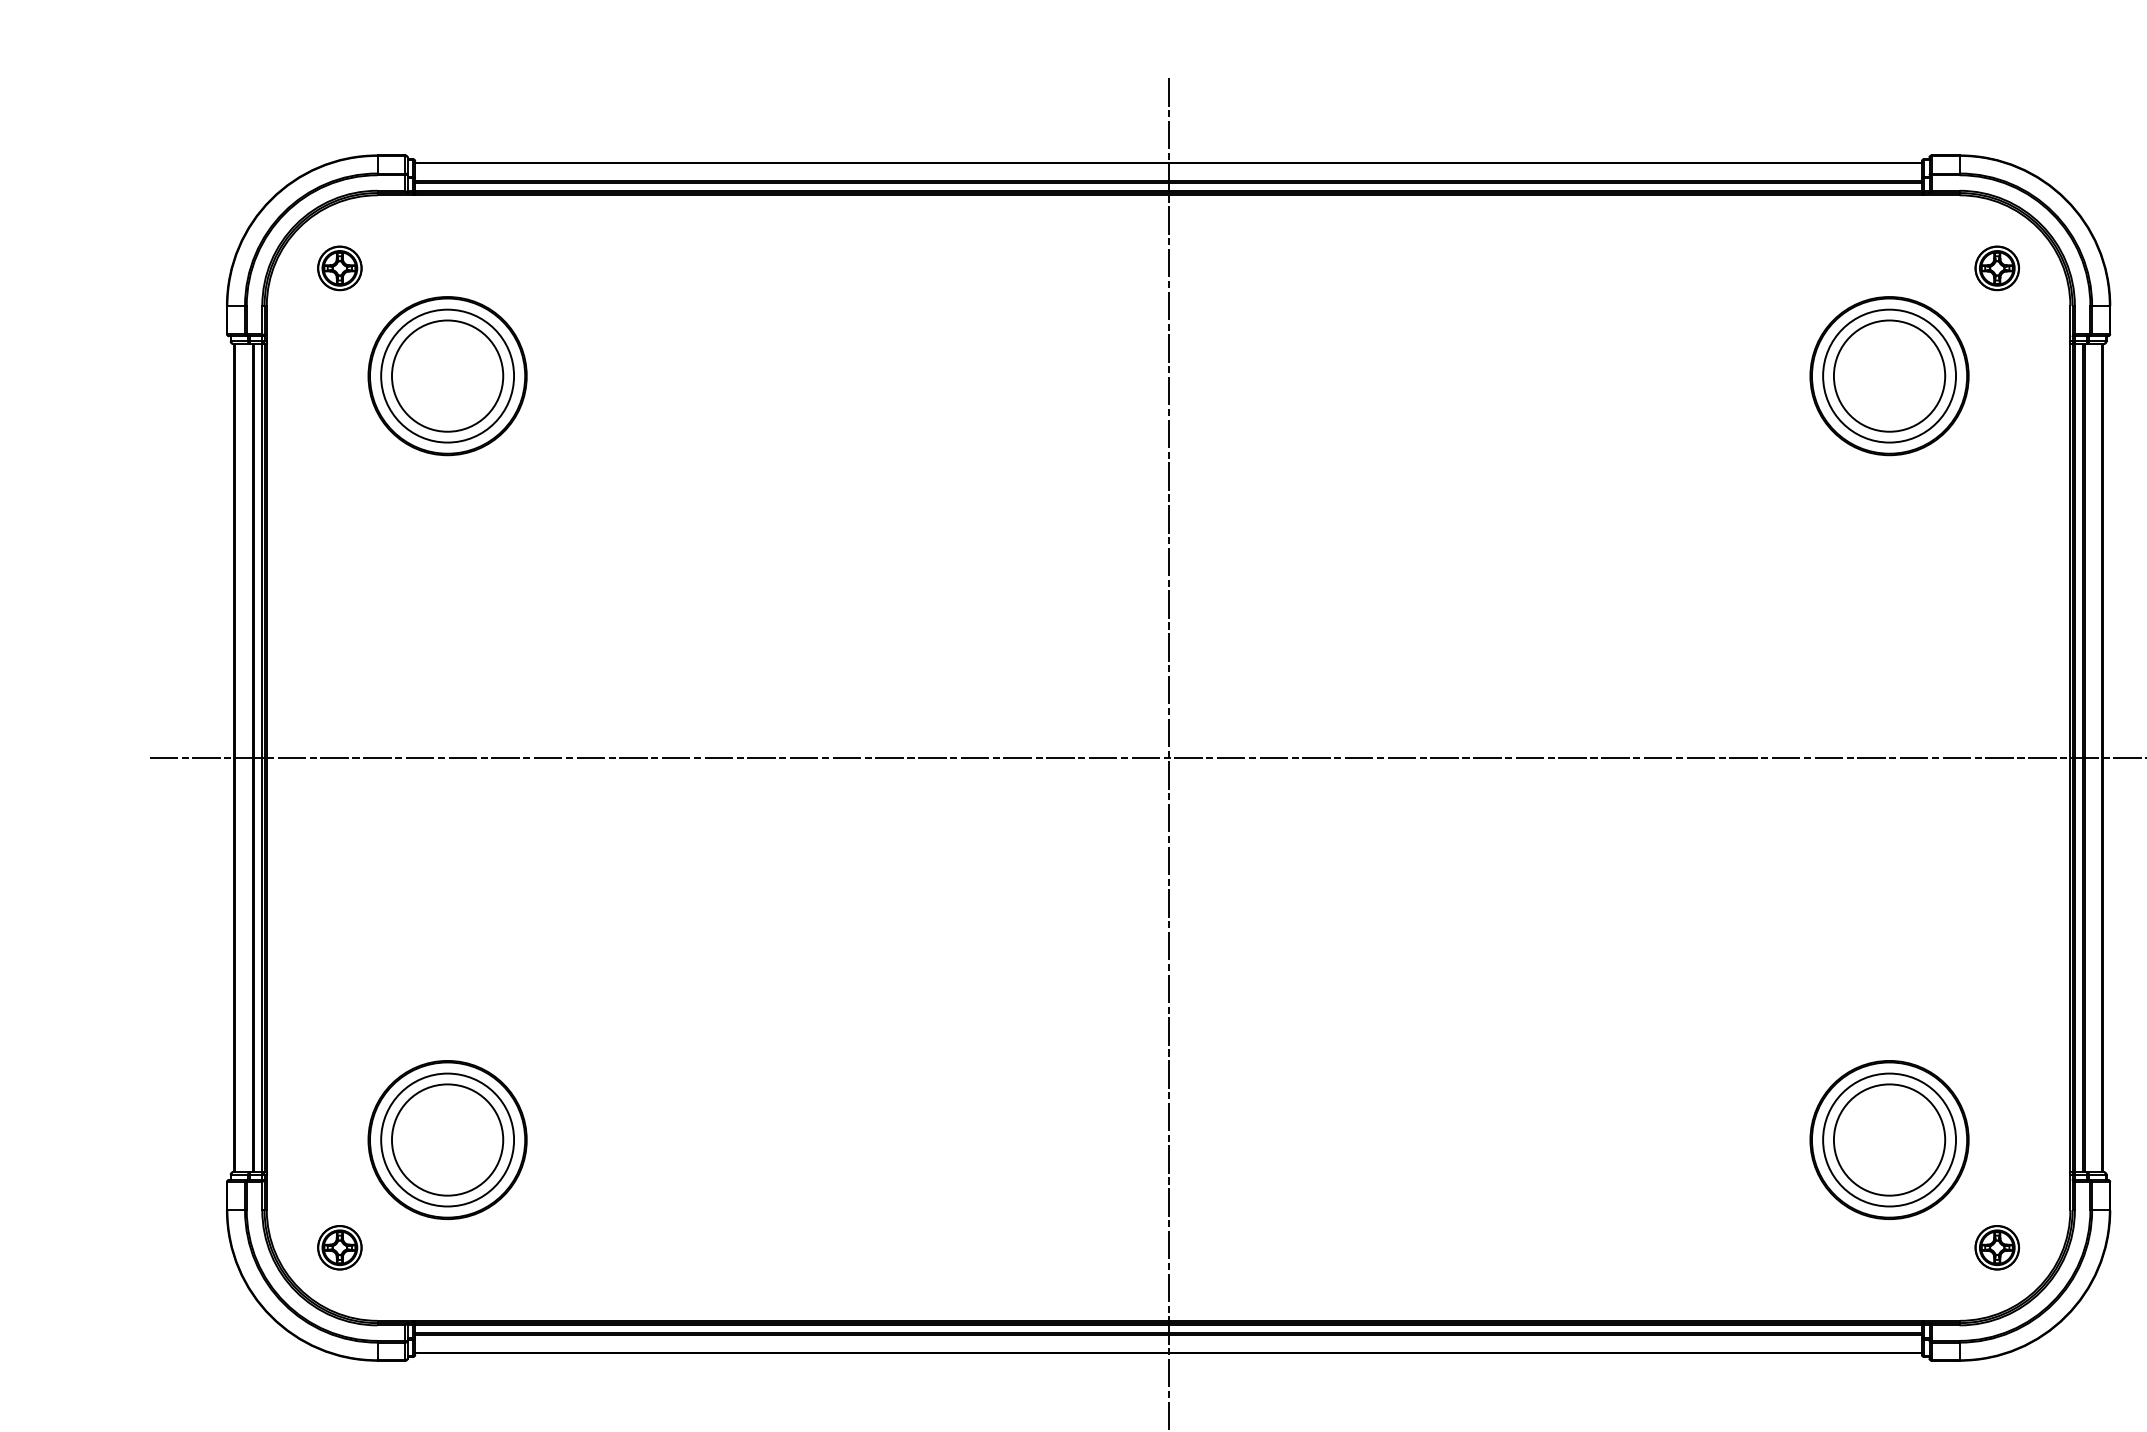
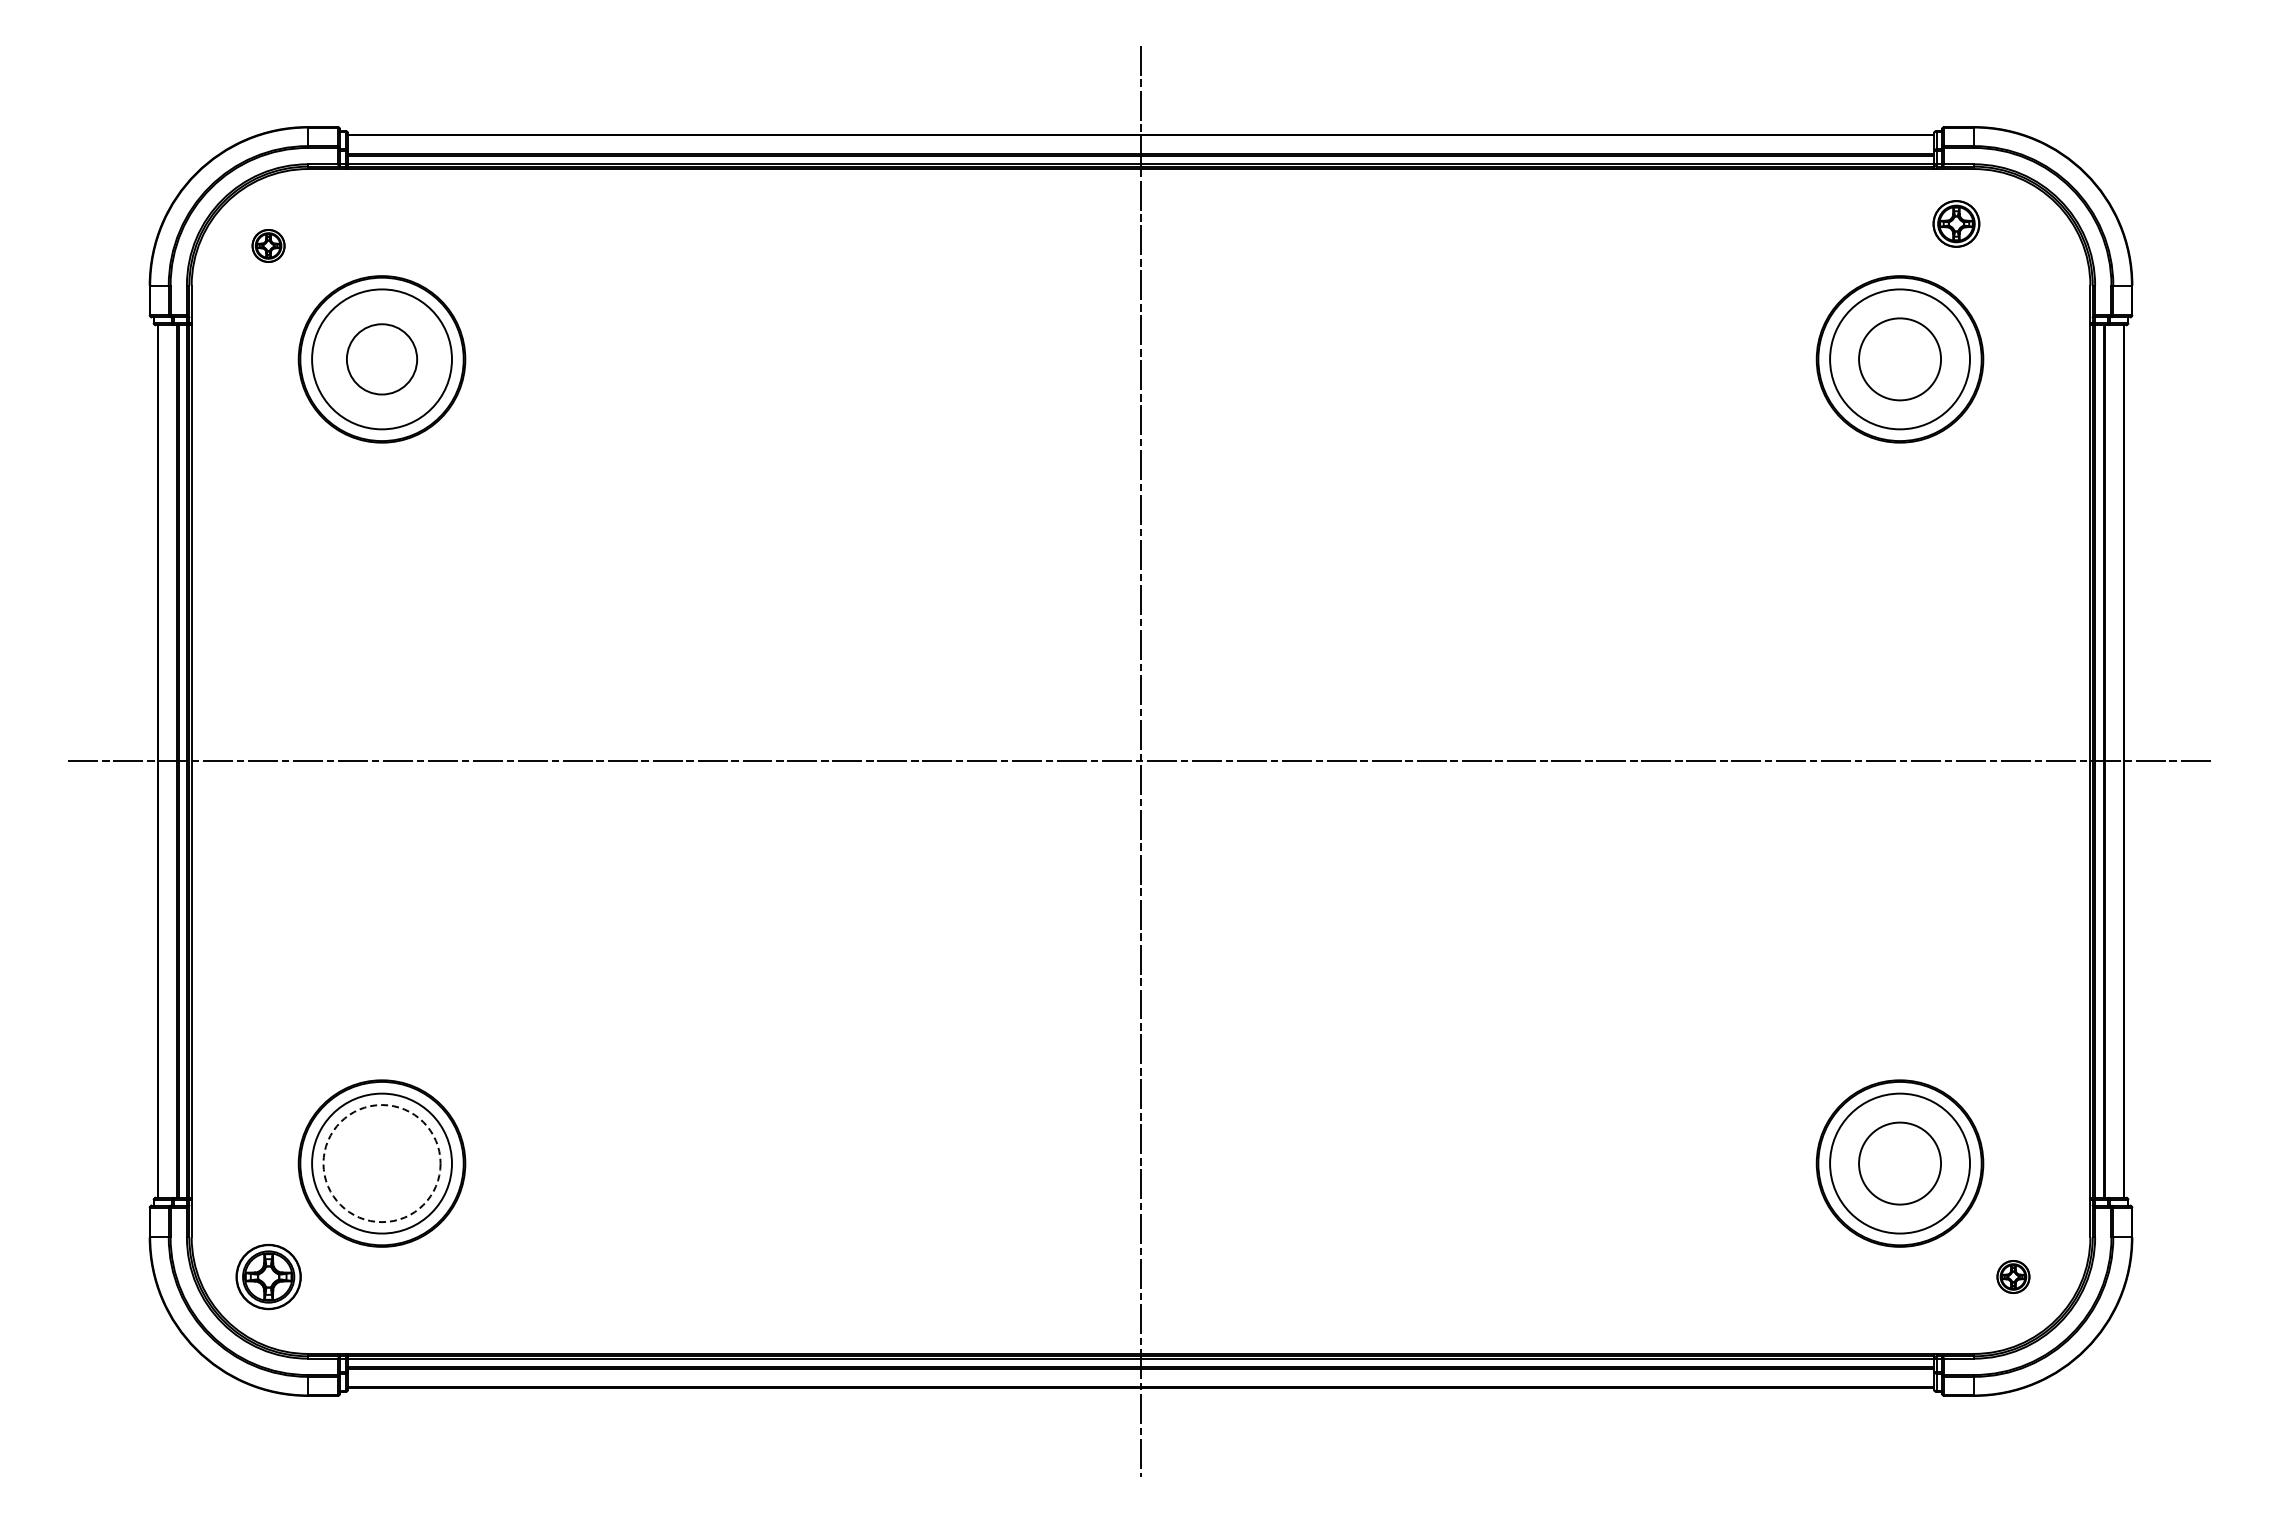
part: (339, 267) -> (268, 245), size x0.7
part: (1997, 267) -> (1956, 223), moved
circle: (447, 375) -> (381, 358), size x0.6
circle: (1889, 375) -> (1899, 358), size x0.7
circle: (447, 1139) -> (381, 1163), solid -> dashed
circle: (1889, 1139) -> (1899, 1163), size x0.7
part: (339, 1247) -> (268, 1276), size x1.4
part: (1997, 1247) -> (2013, 1276), size x0.7

